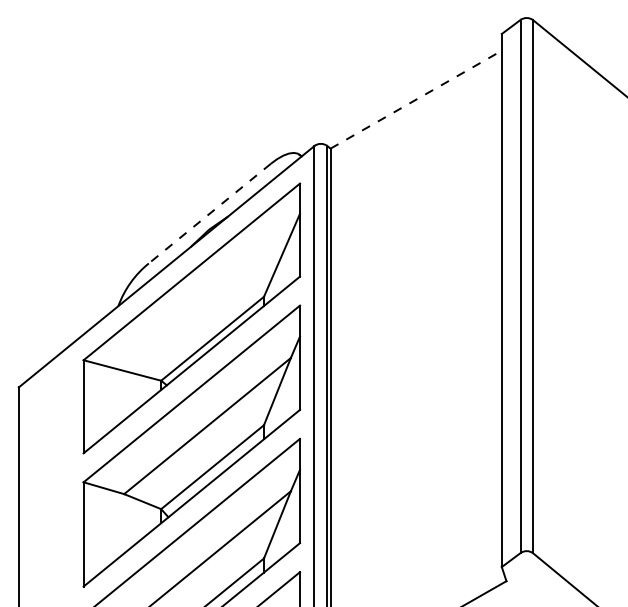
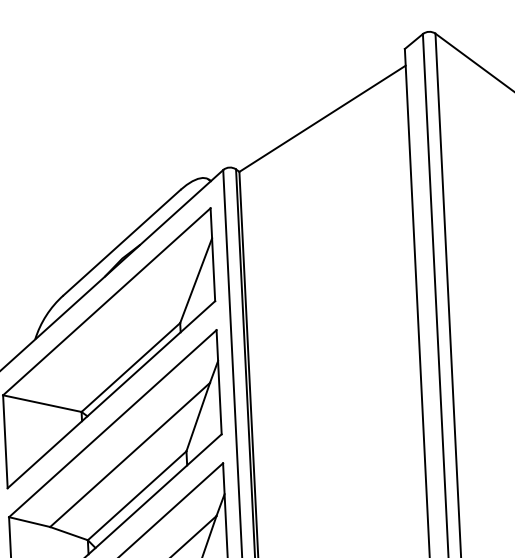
line: (416, 99) -> (322, 118), dashed -> solid
line: (209, 213) -> (121, 242), dashed -> solid

